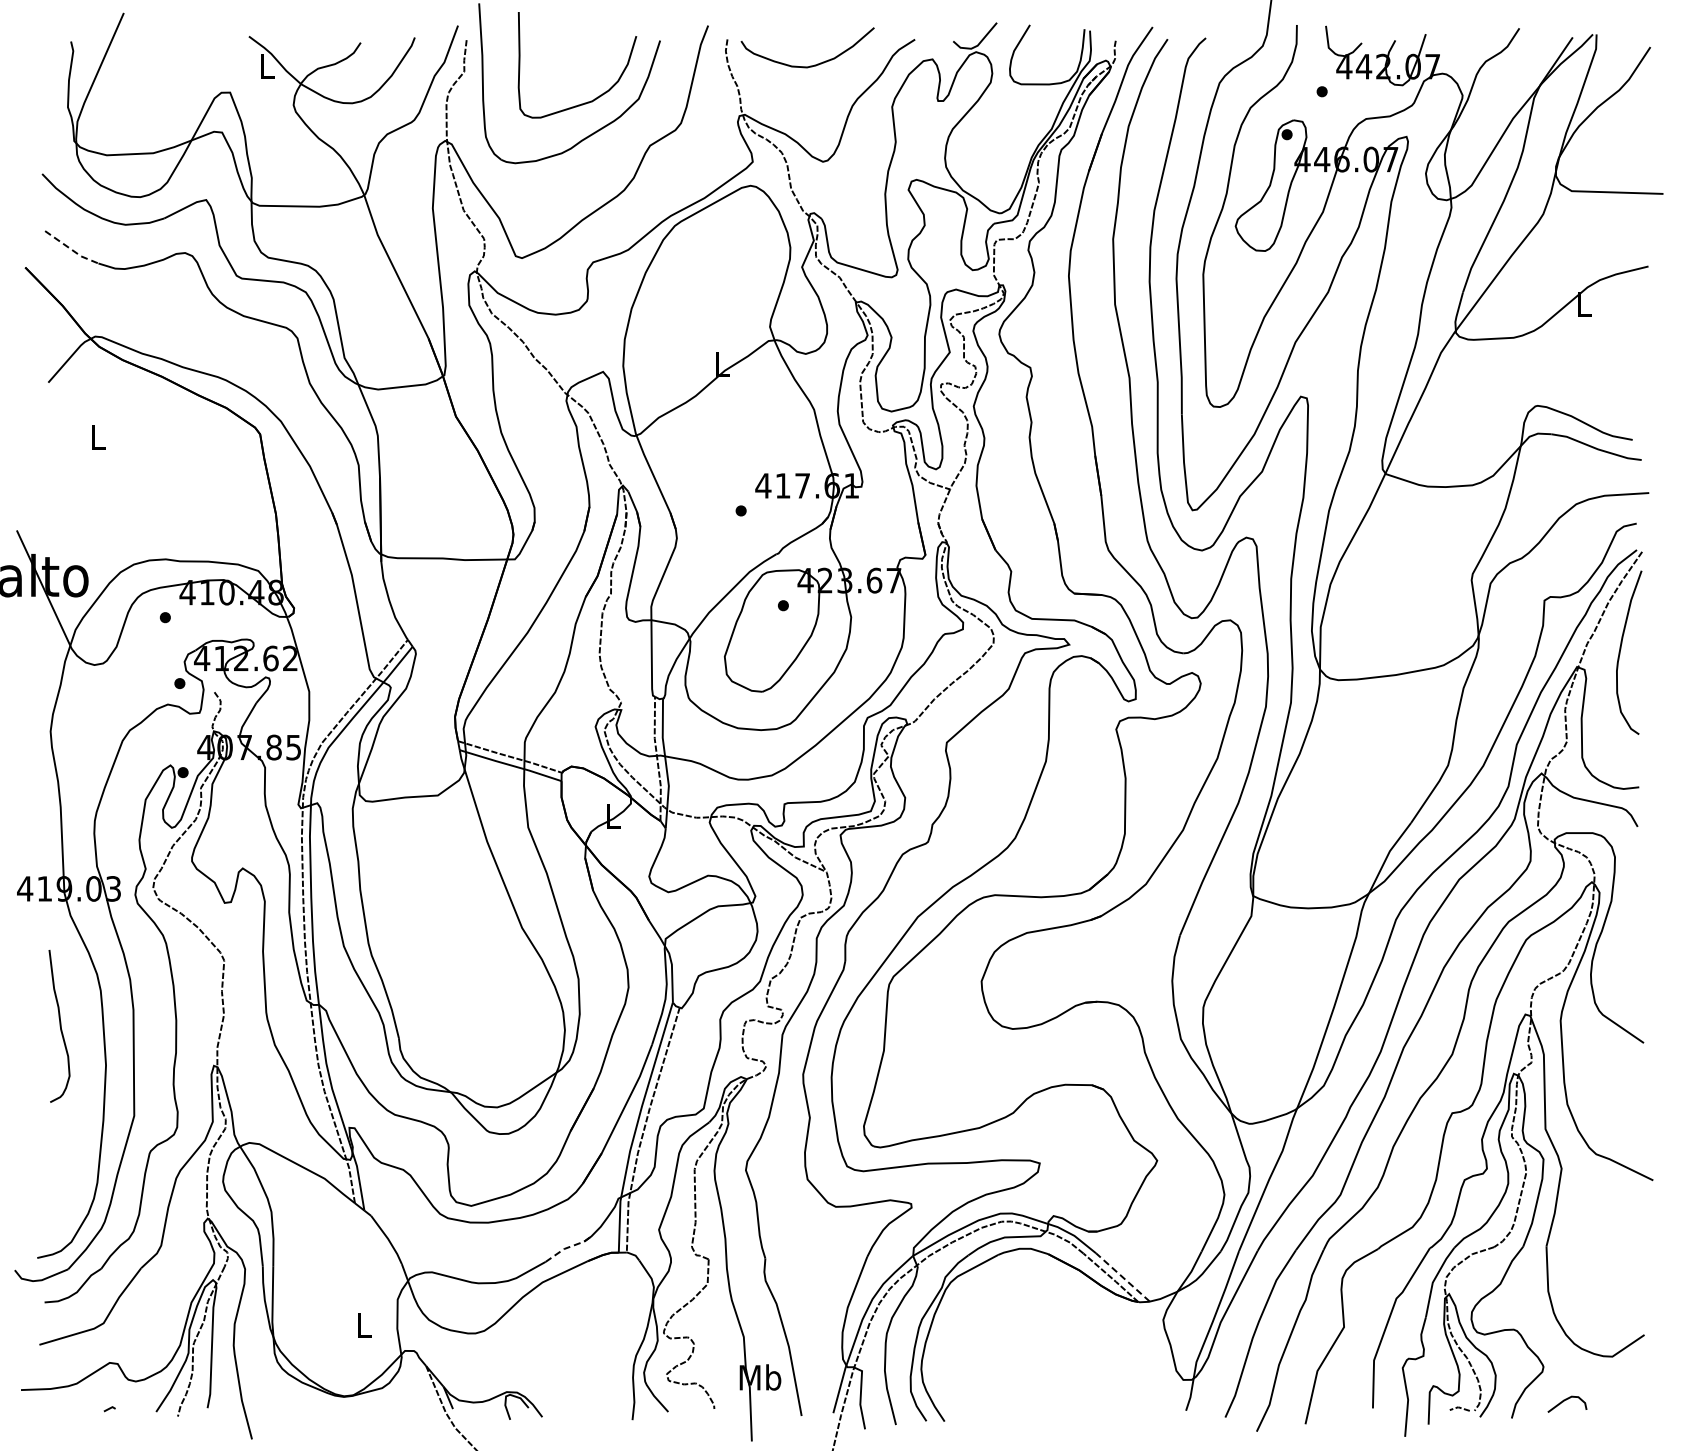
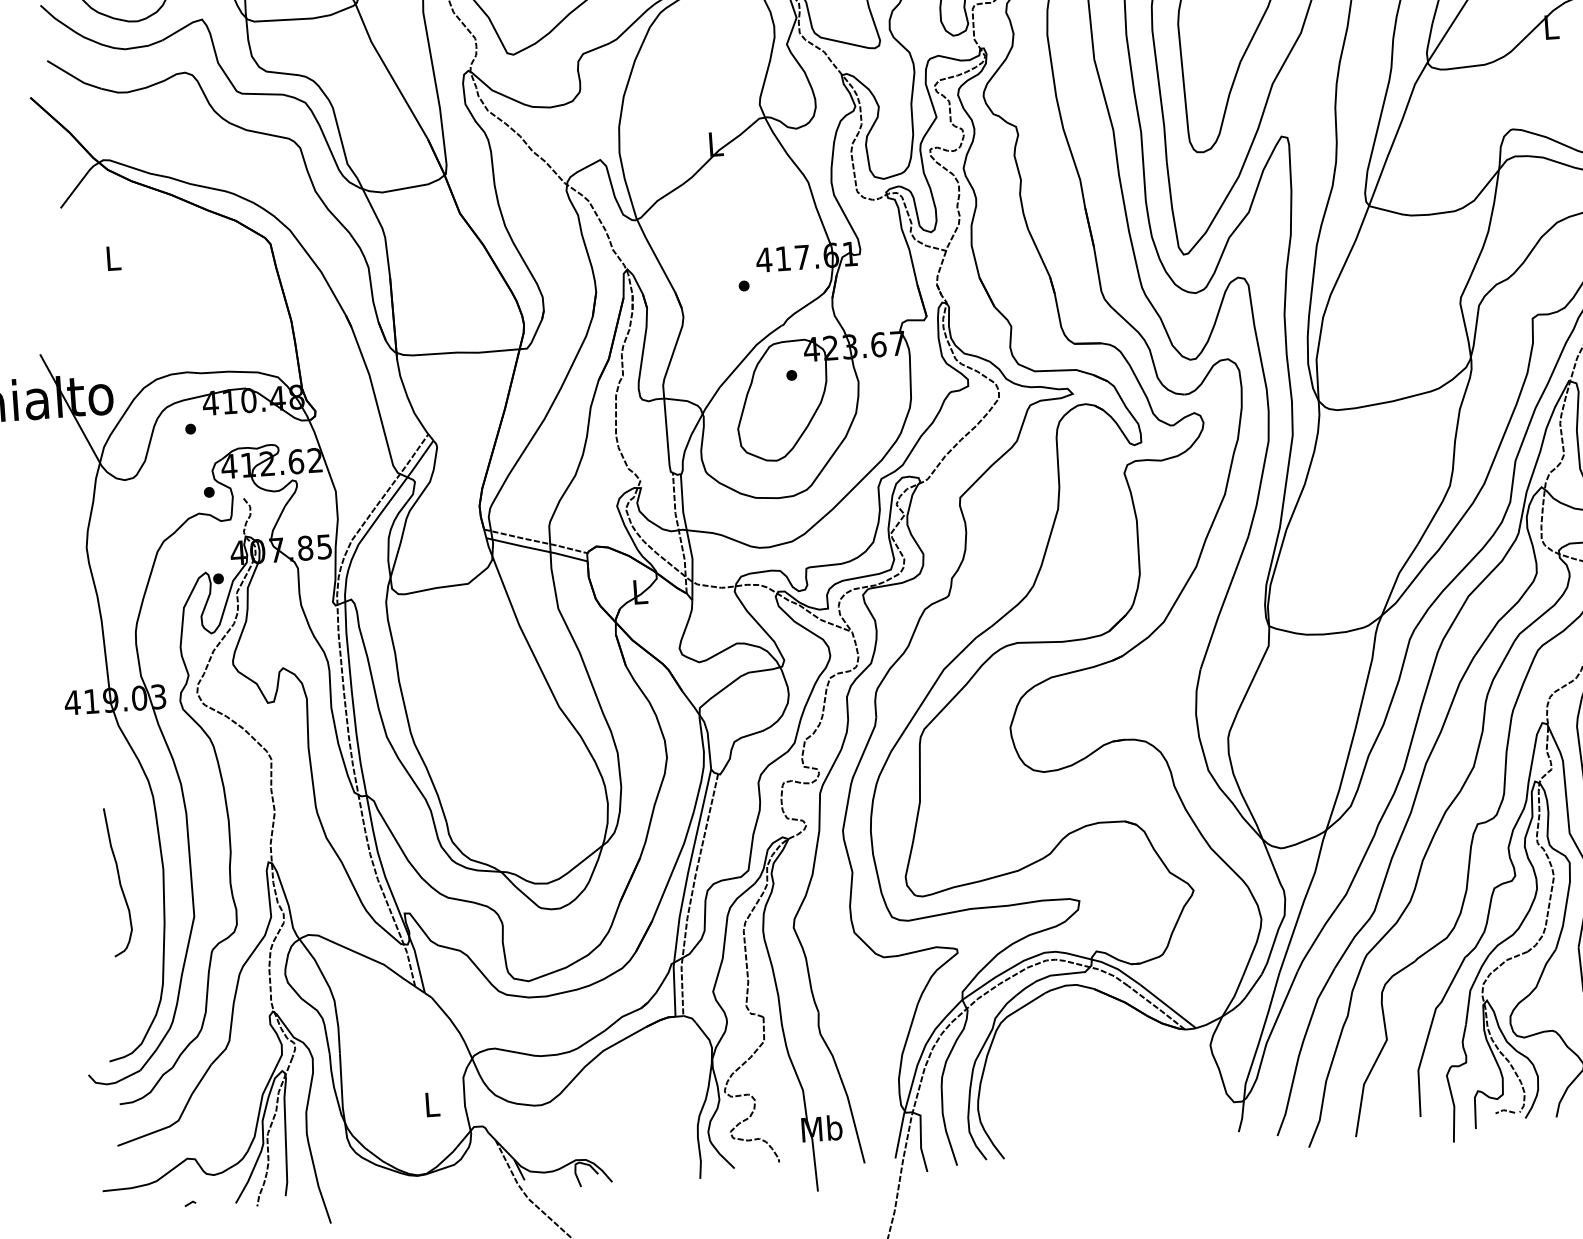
line: (71, 249) -> (74, 76), dashed -> solid
curve: (59, 1026) -> (118, 882), moved
line: (567, 1247) -> (625, 1015), dashed -> solid
line: (1122, 1277) -> (1167, 1006), dashed -> solid

